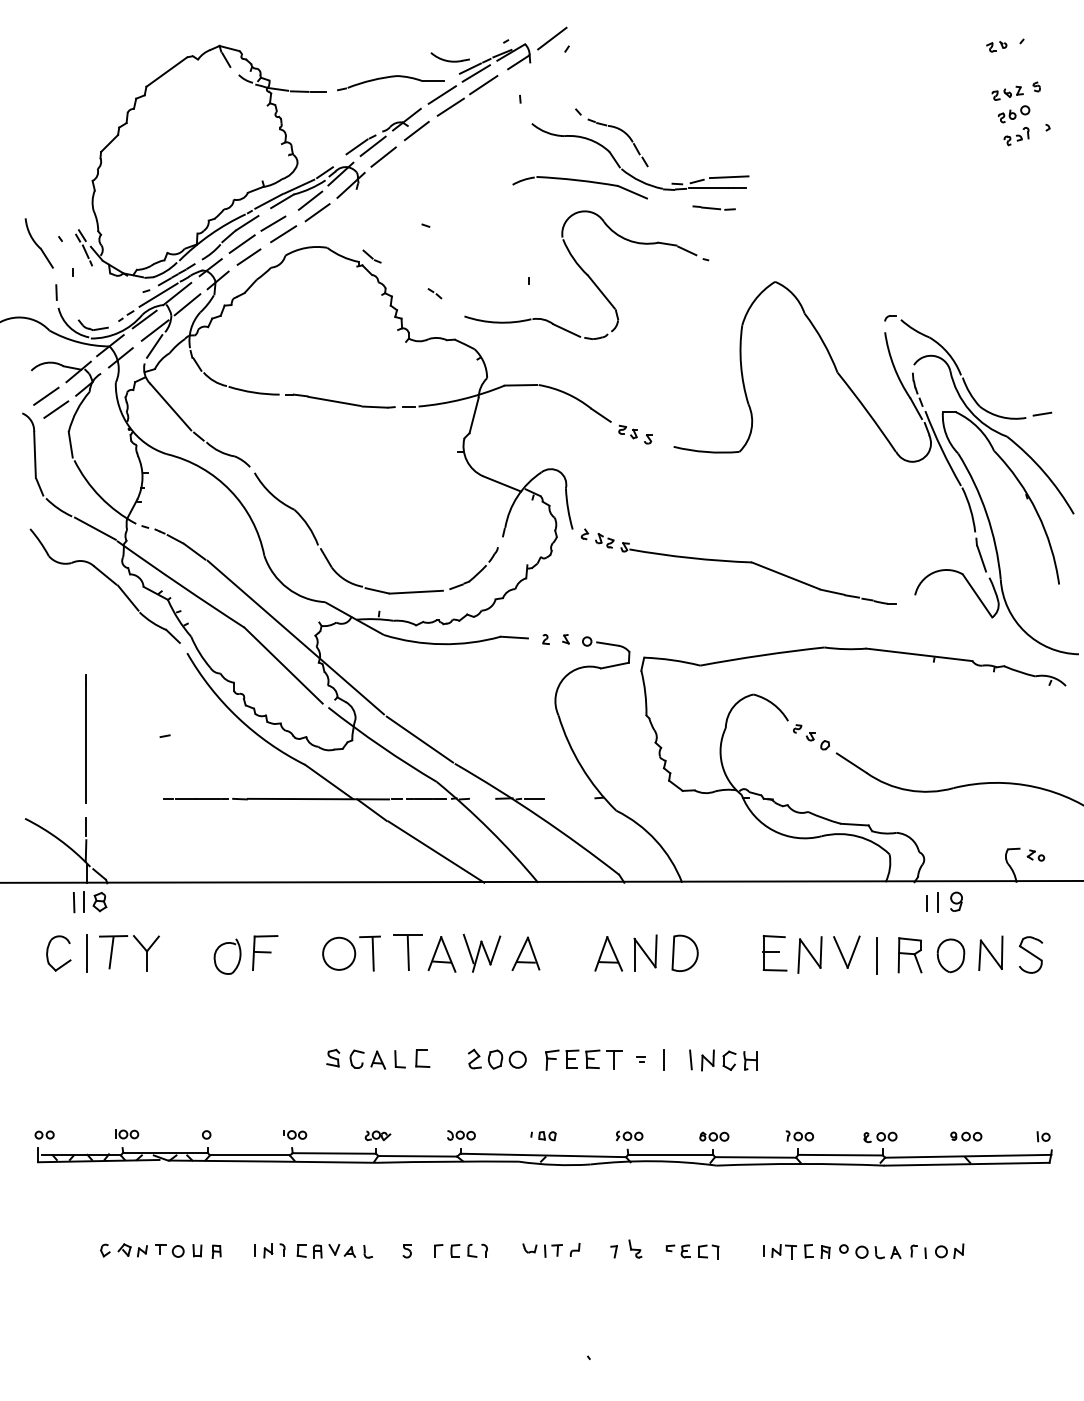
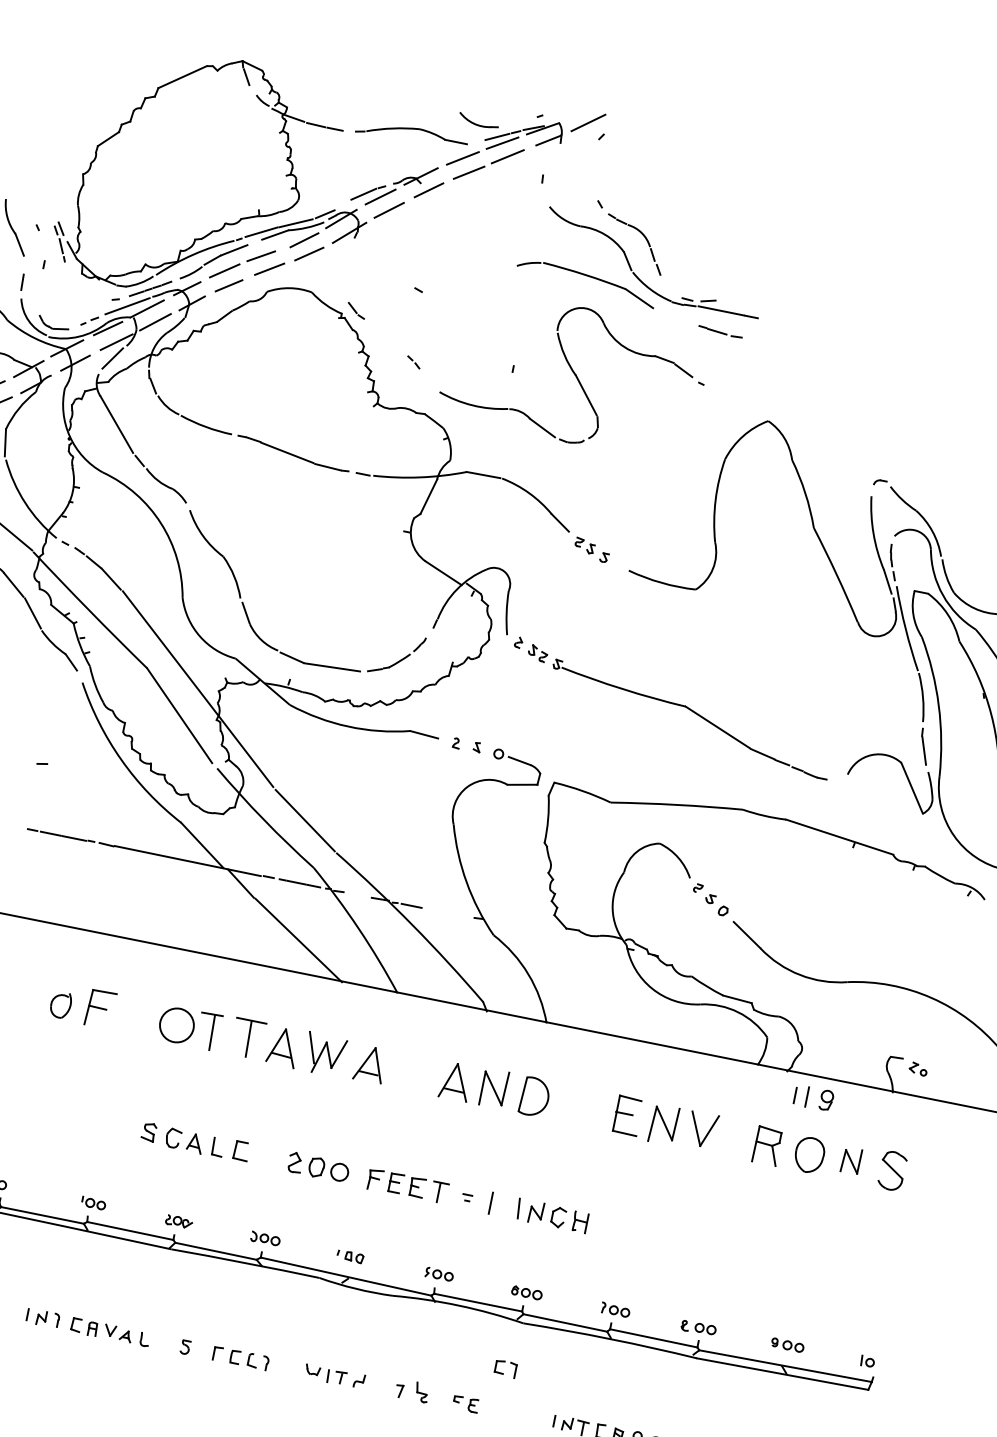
line: (728, 177) -> (741, 303), removed
part: (990, 952) -> (851, 1159), size x0.7
line: (877, 955) -> (733, 1139), removed
part: (227, 956) -> (60, 1004), size x0.7
part: (708, 1251) -> (505, 1368), moved

